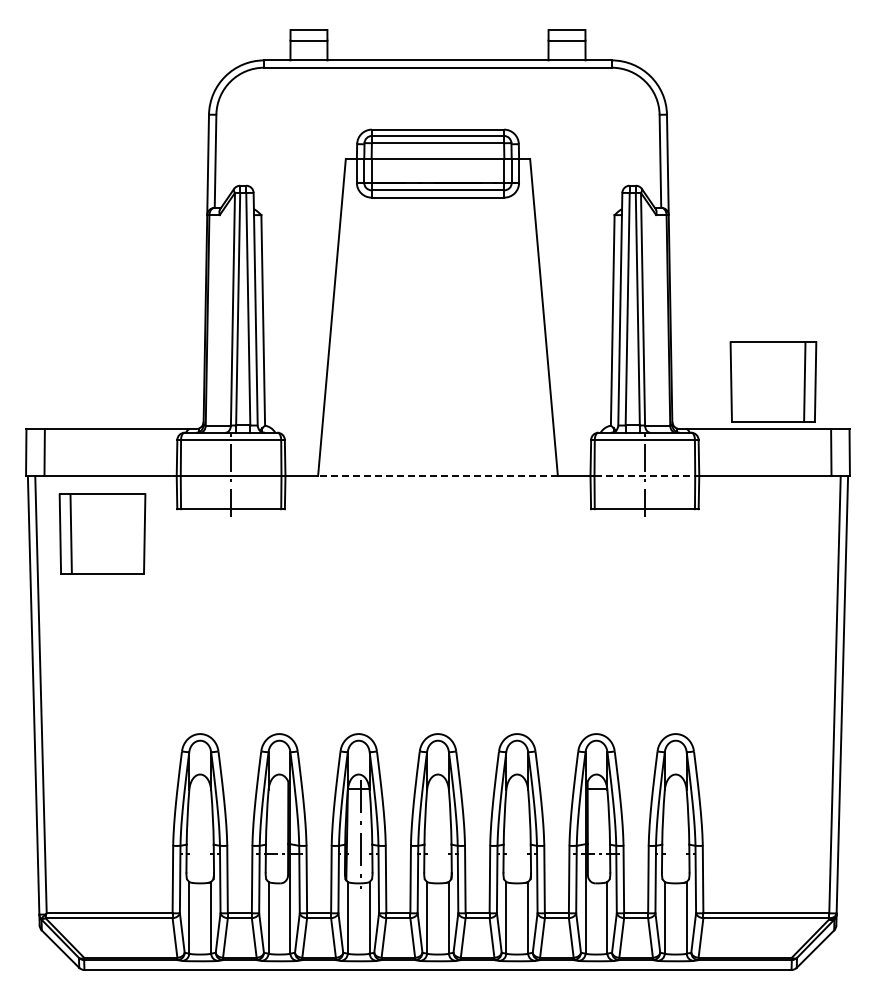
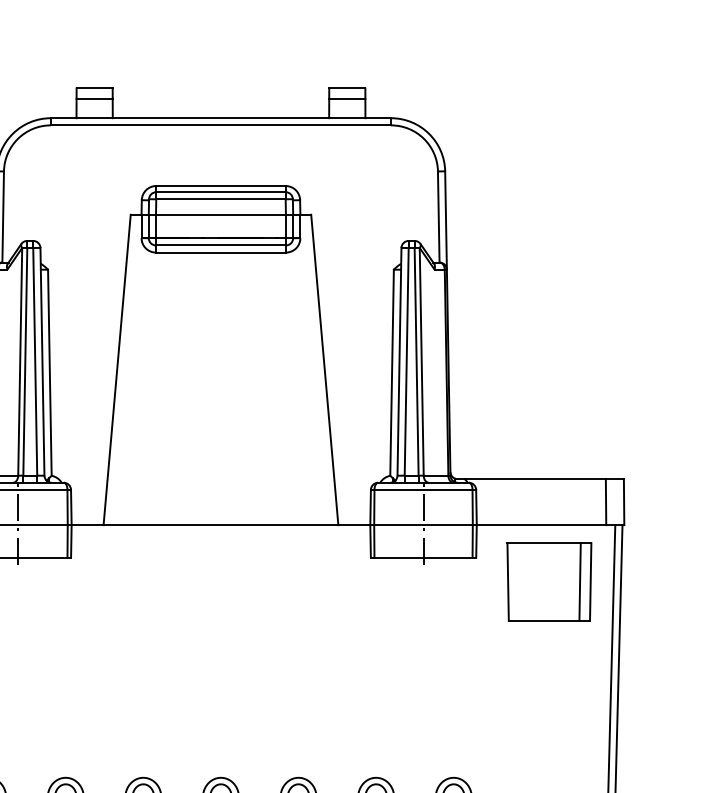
part: (773, 381) -> (549, 581), moved
line: (437, 476) -> (220, 525), dashed -> solid
line: (645, 476) -> (424, 525), dashed -> solid

